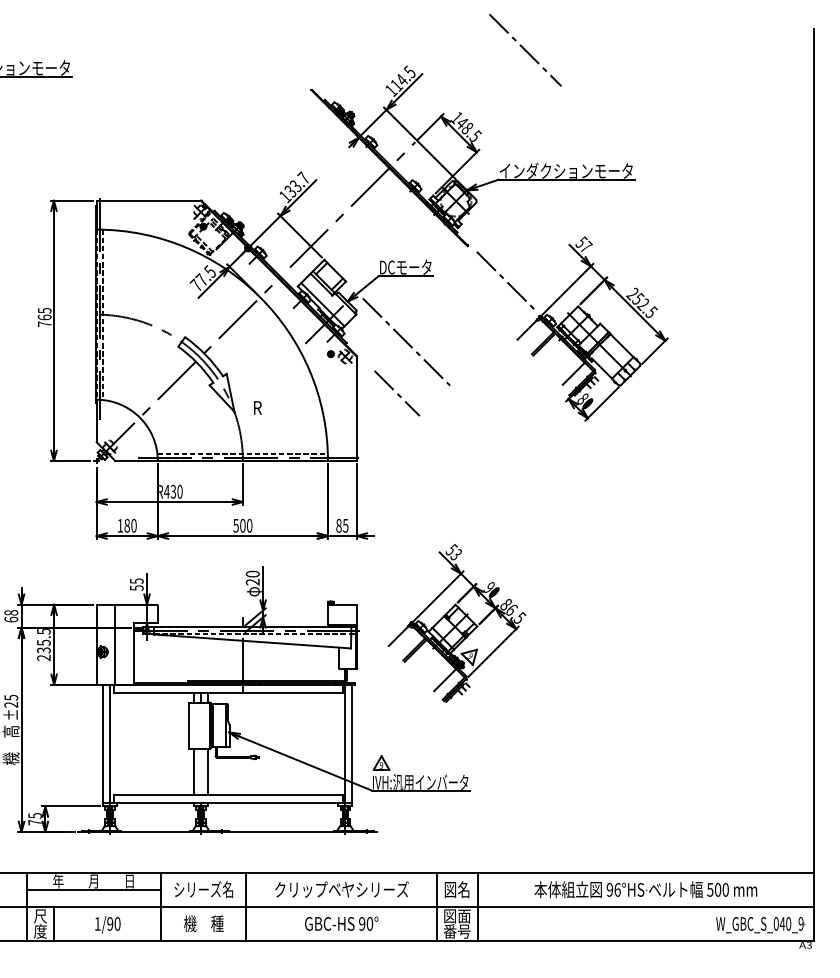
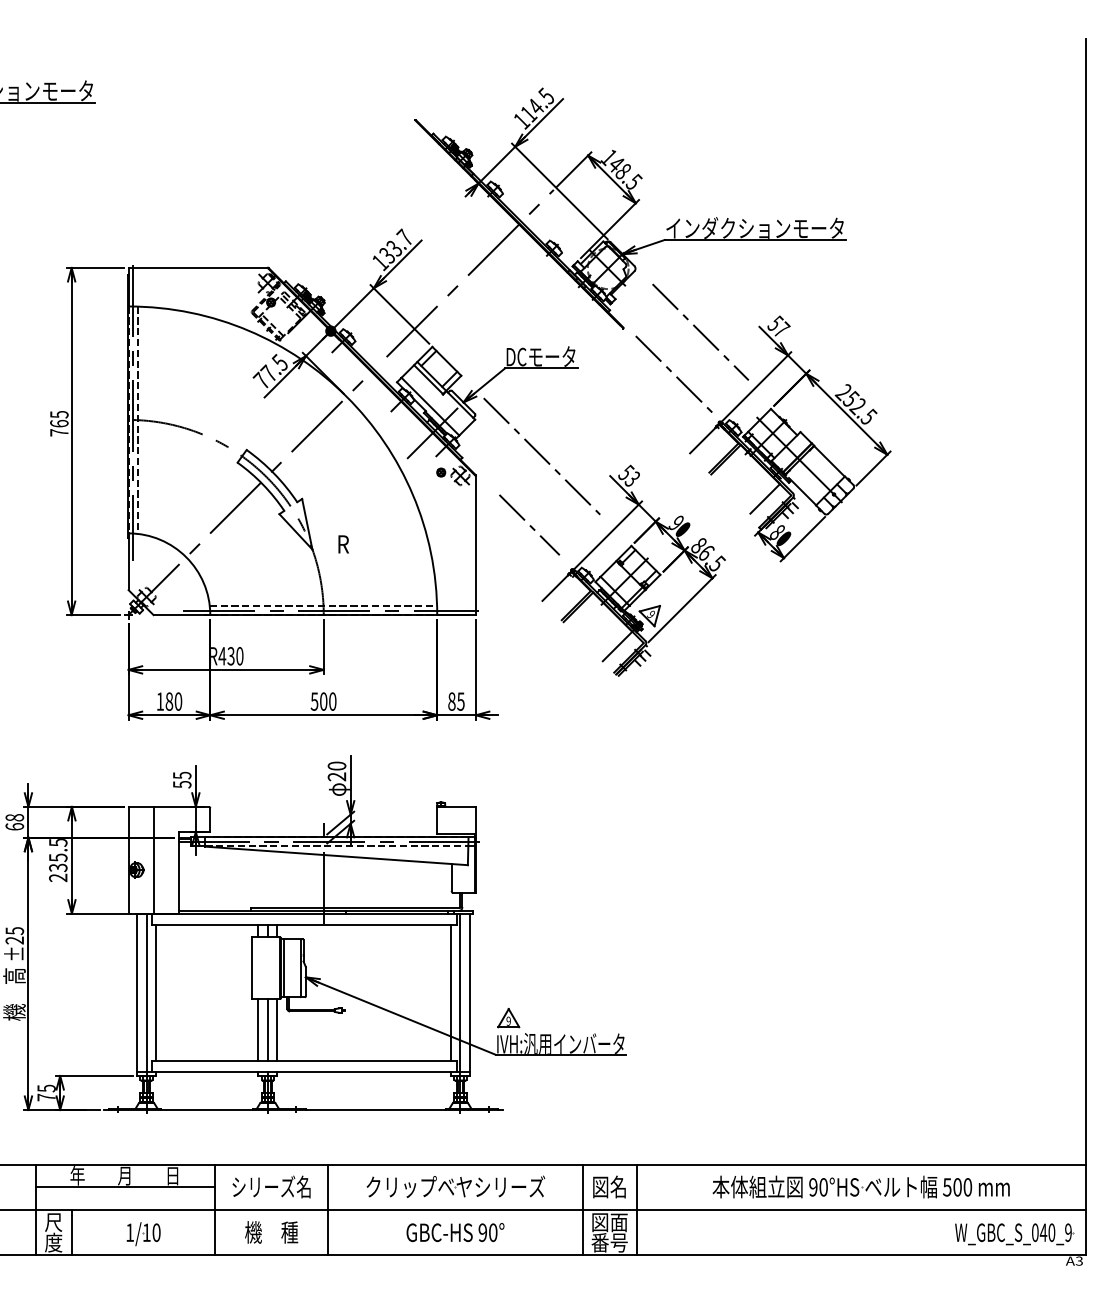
line: (525, 49) -> (700, 331), moved
part: (457, 623) -> (633, 570), moved
line: (117, 743) -> (156, 992), added
line: (337, 743) -> (450, 992), added
line: (200, 771) -> (267, 1029), added
text: (617, 890) -> (823, 1187), 96°HS -> 90°HS
text: (110, 923) -> (146, 1232), 1/90 -> 1/10

